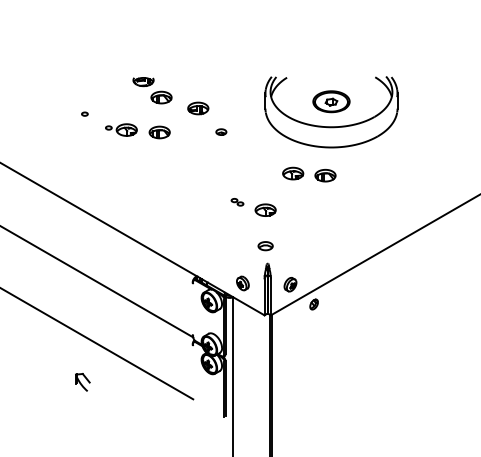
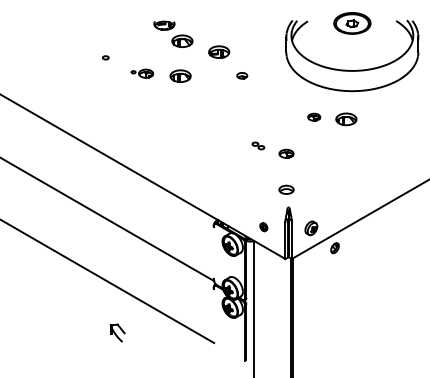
part: (331, 101) -> (352, 23), moved
part: (121, 129) -> (142, 73), size x0.7
part: (293, 173) -> (314, 117), size x0.6
part: (265, 209) -> (286, 153), size x0.7
part: (242, 283) -> (263, 227), size x0.6
part: (82, 382) -> (117, 333), moved

